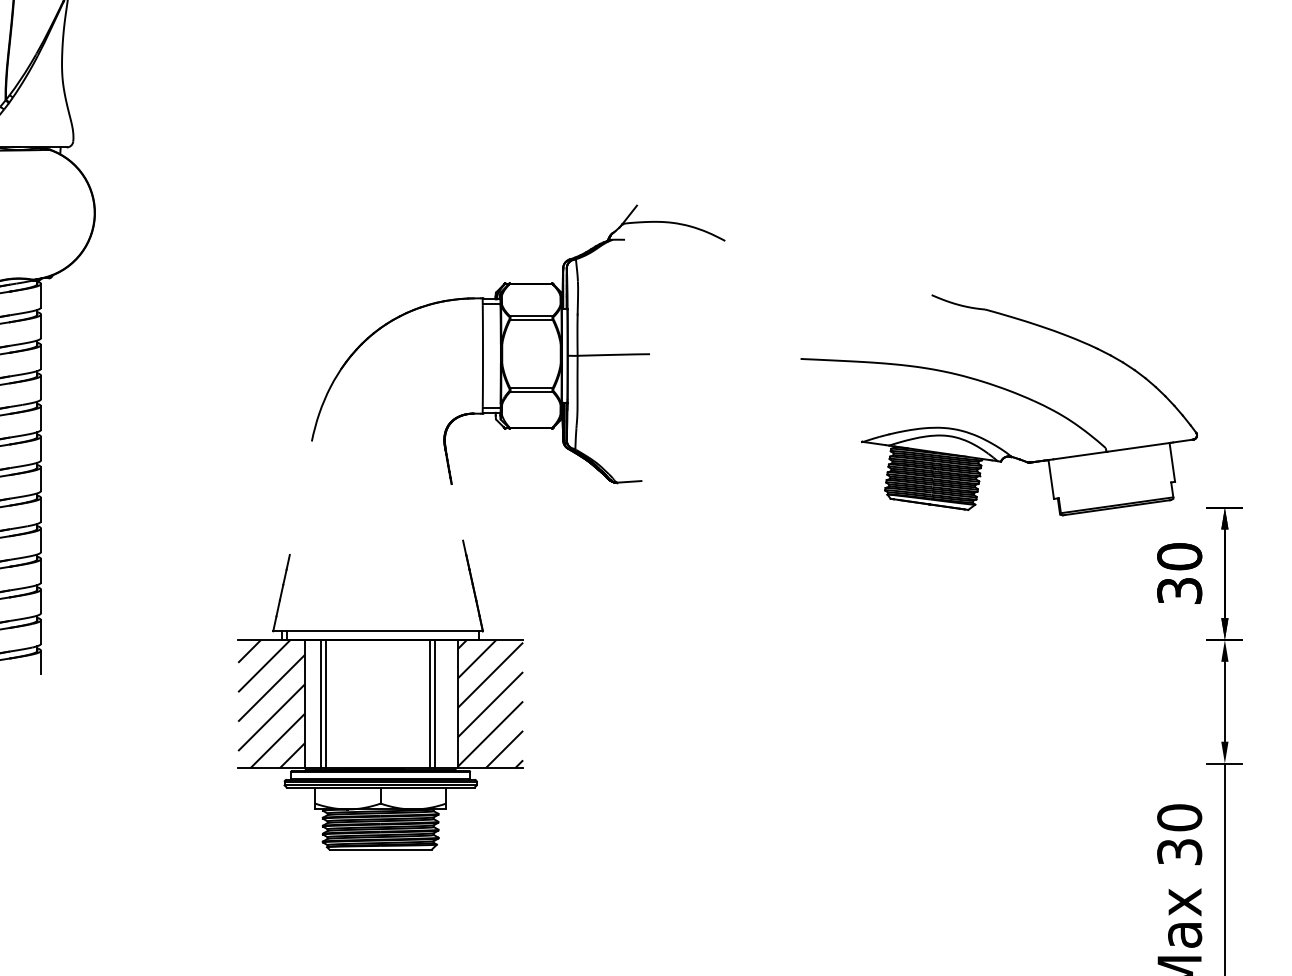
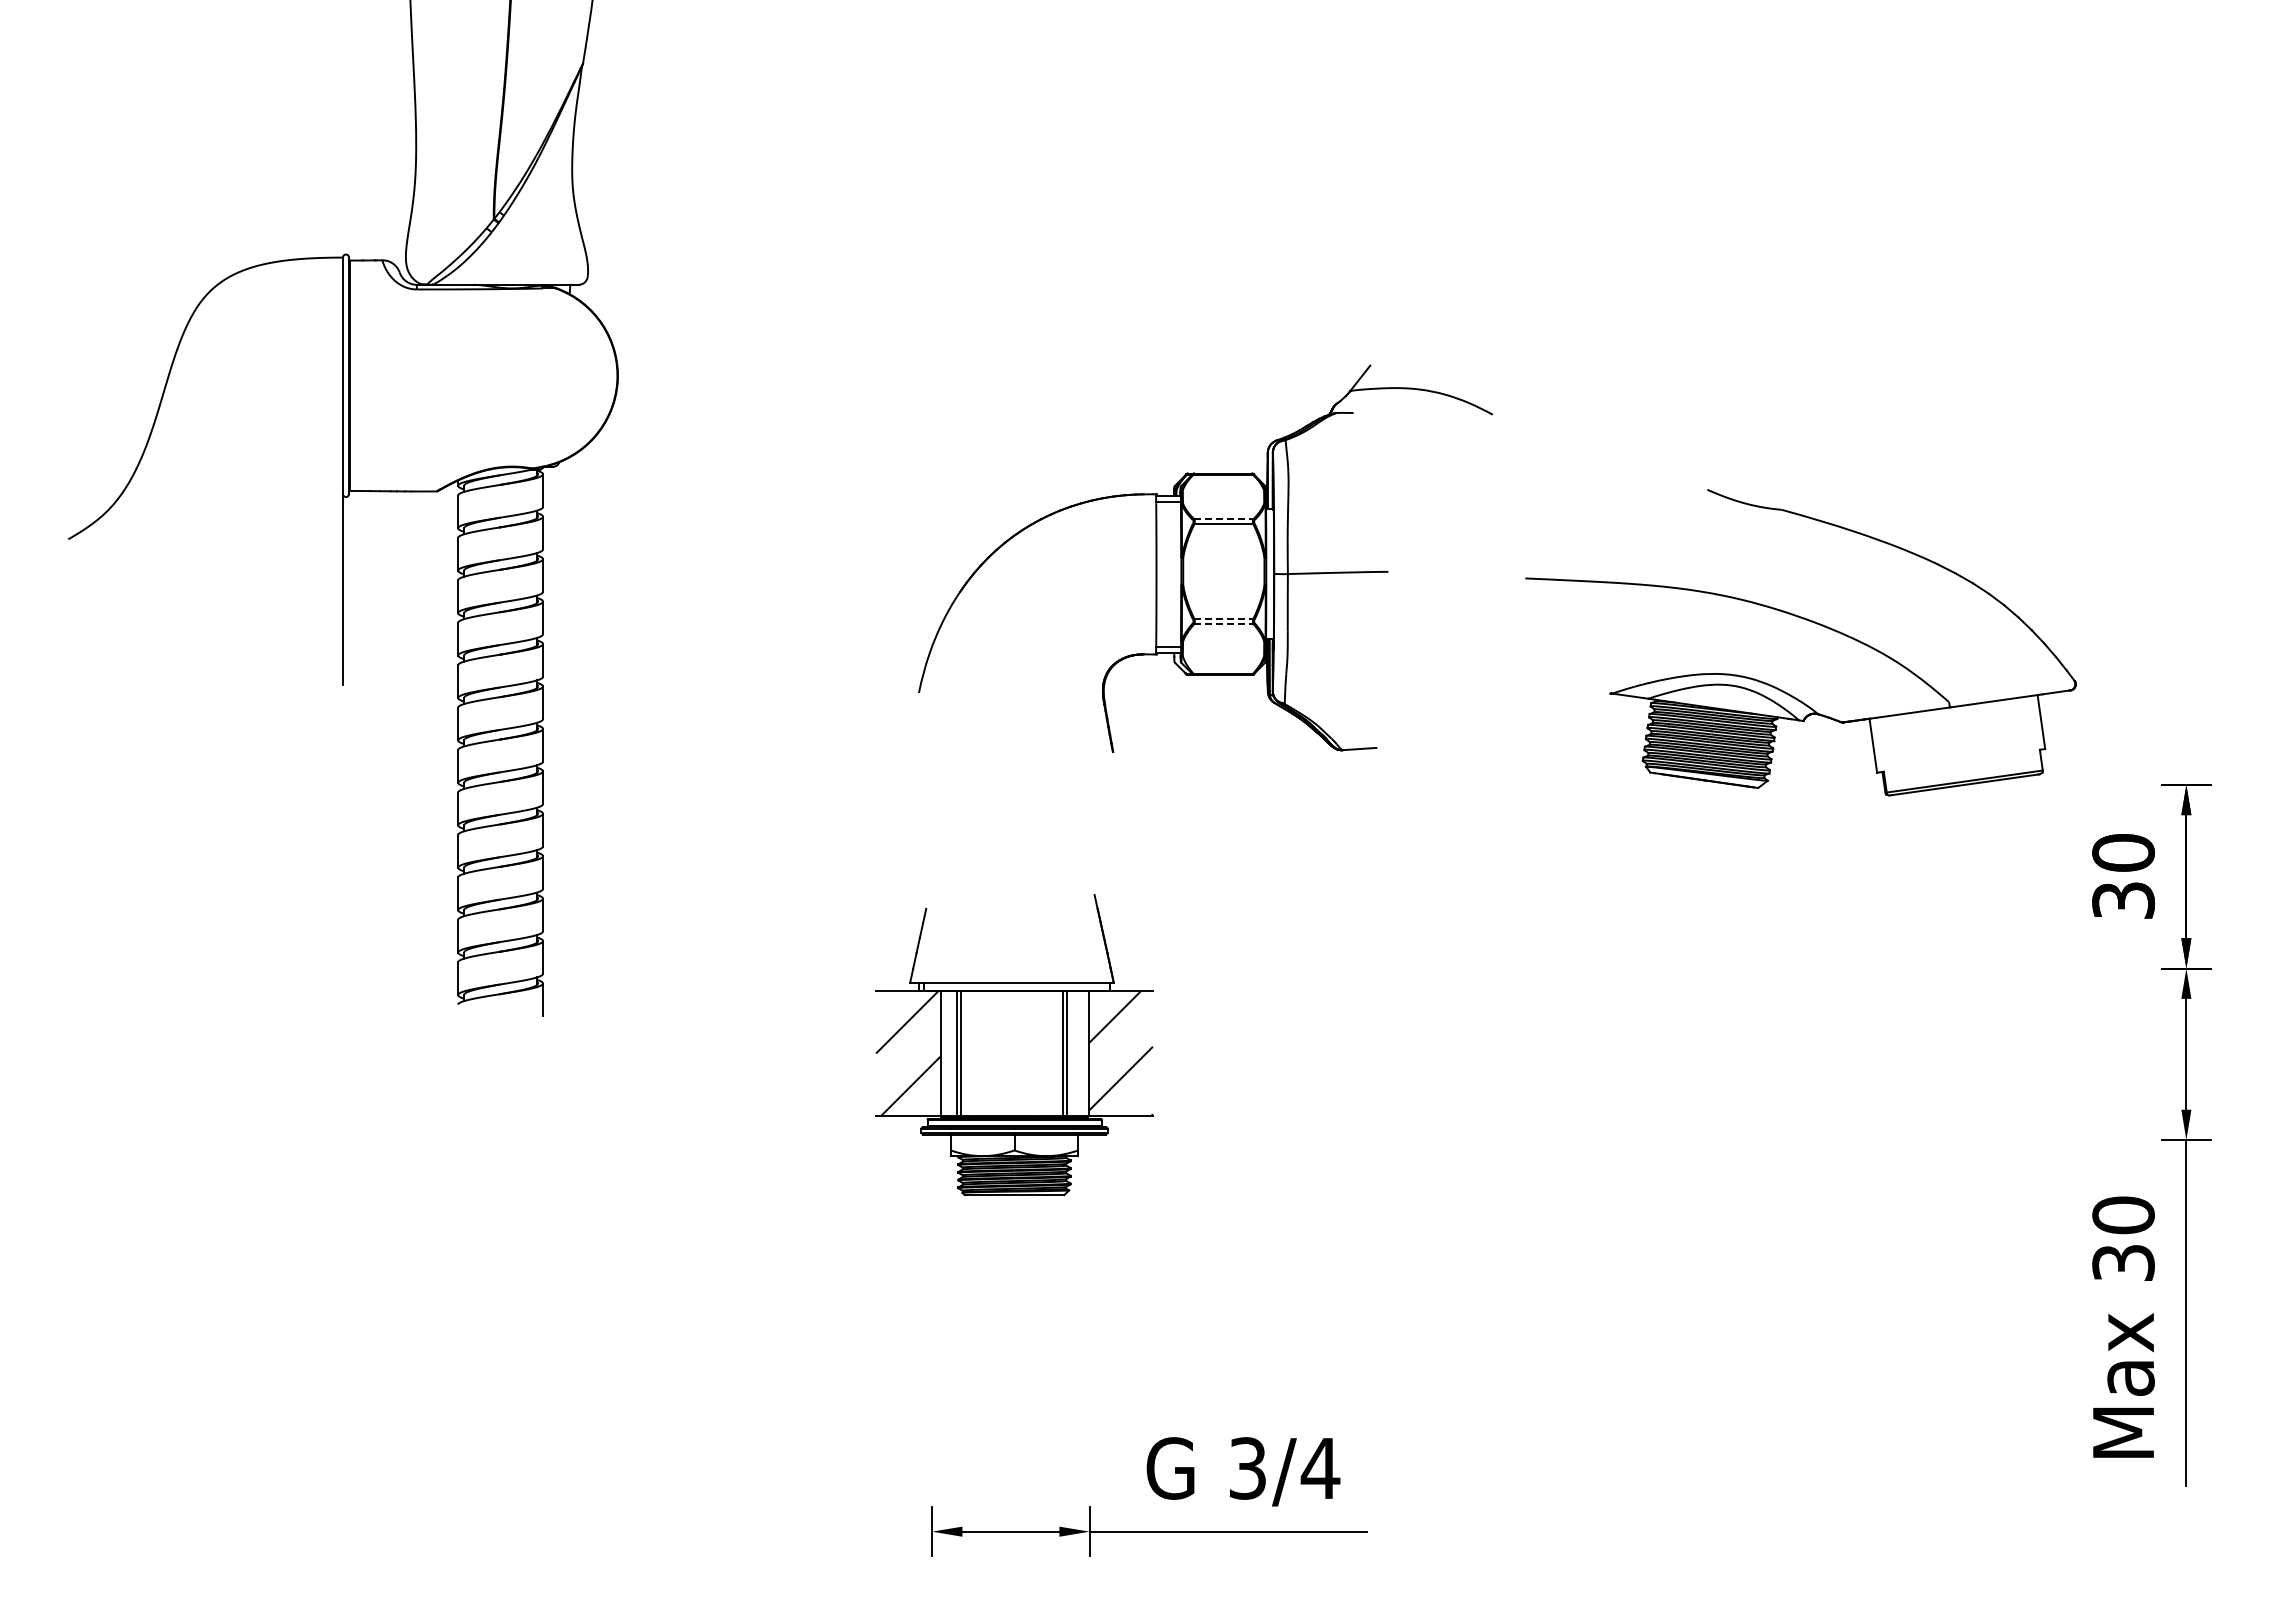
line: (531, 316) -> (1223, 519), solid -> dashed
line: (531, 387) -> (1223, 618), solid -> dashed
part: (1004, 389) -> (1808, 621), moved
line: (531, 392) -> (1223, 624), solid -> dashed
part: (380, 694) -> (1014, 1044), size x0.7

